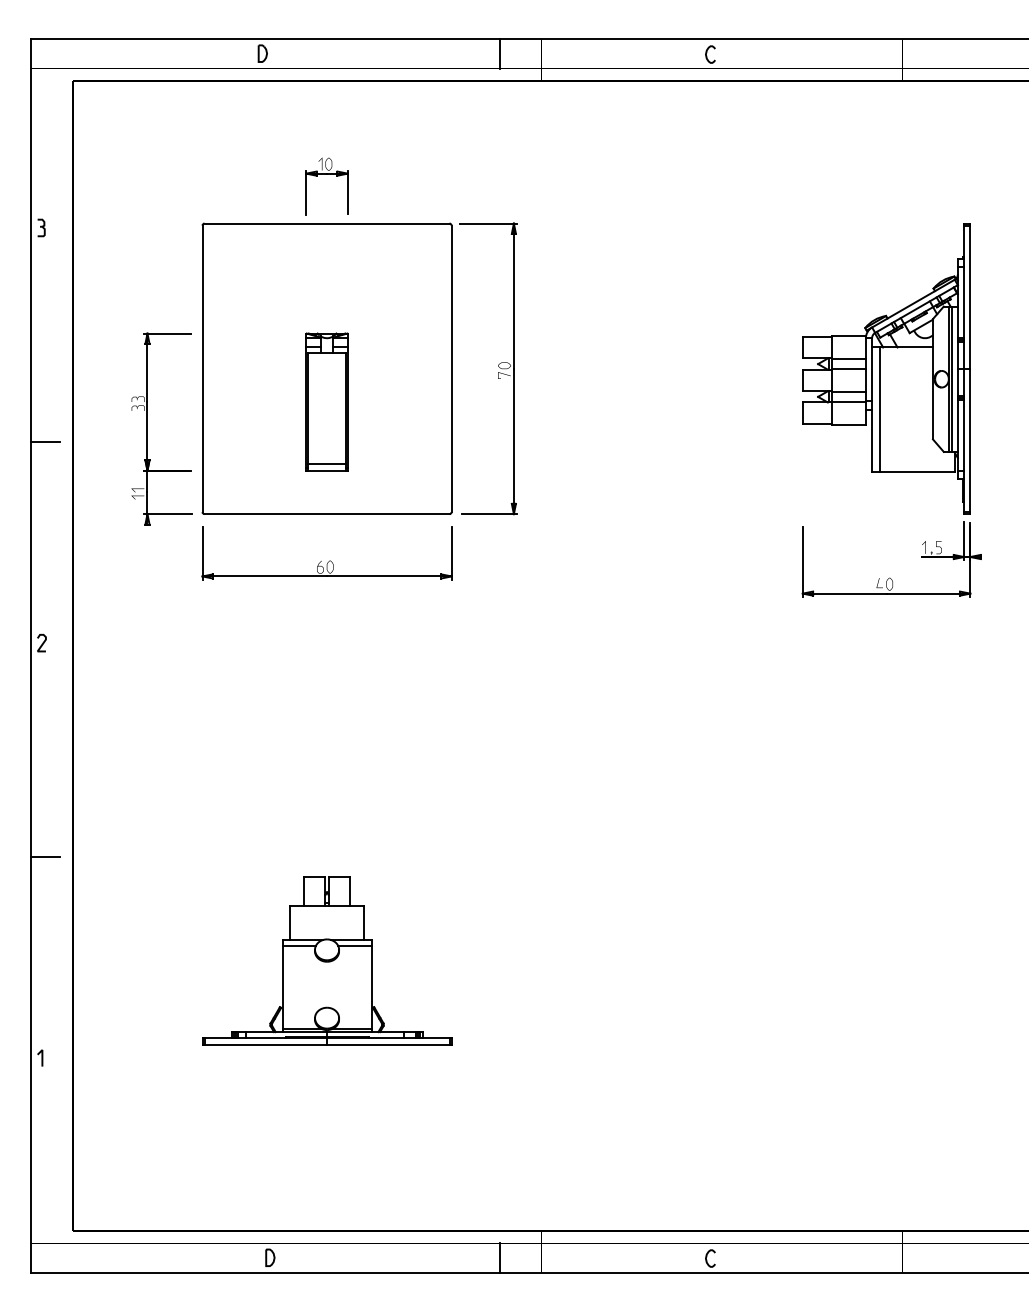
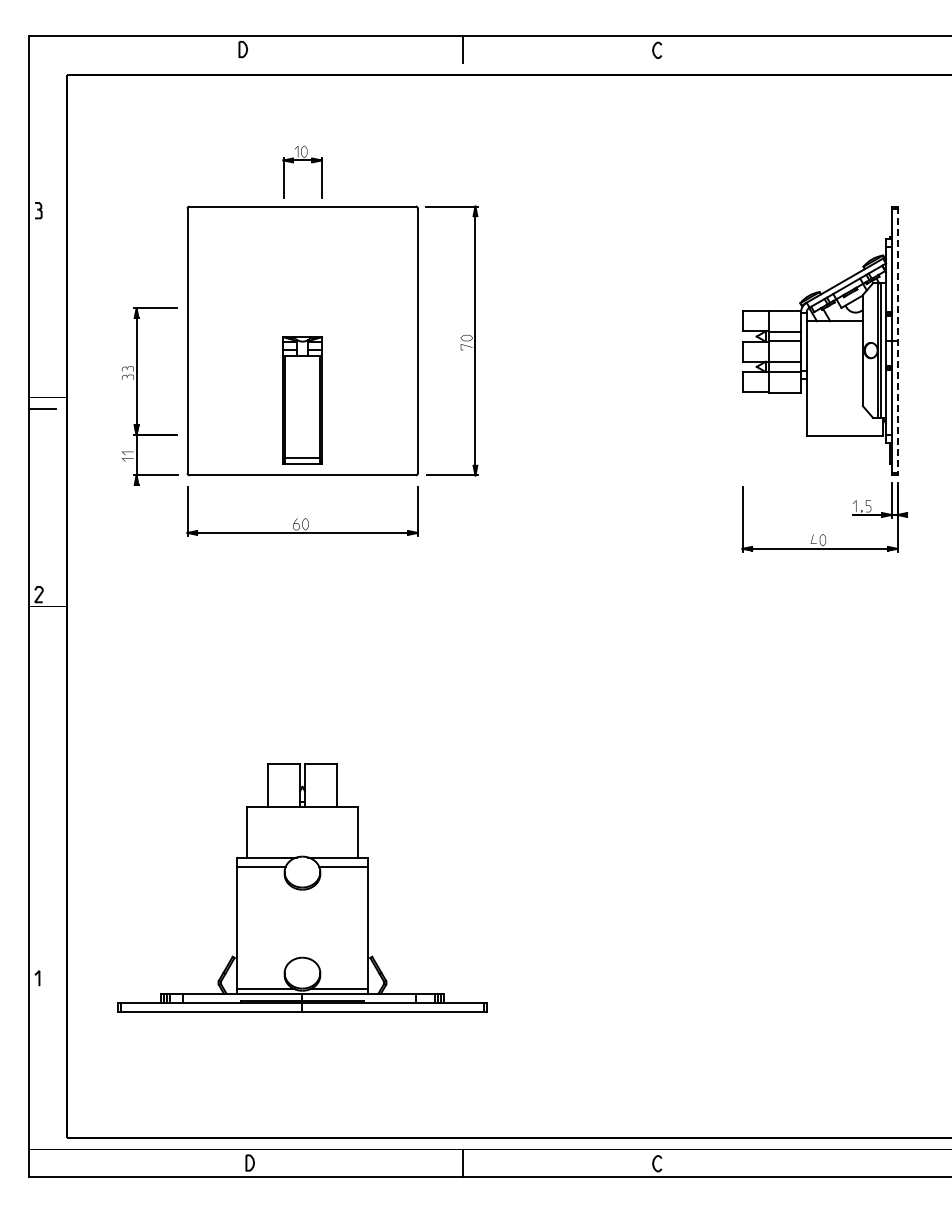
line: (970, 369) -> (897, 341), solid -> dashed
part: (326, 401) -> (302, 400), moved
line: (880, 409) -> (814, 378), removed
line: (44, 857) -> (41, 792), removed
part: (326, 960) -> (302, 888), size x1.6

